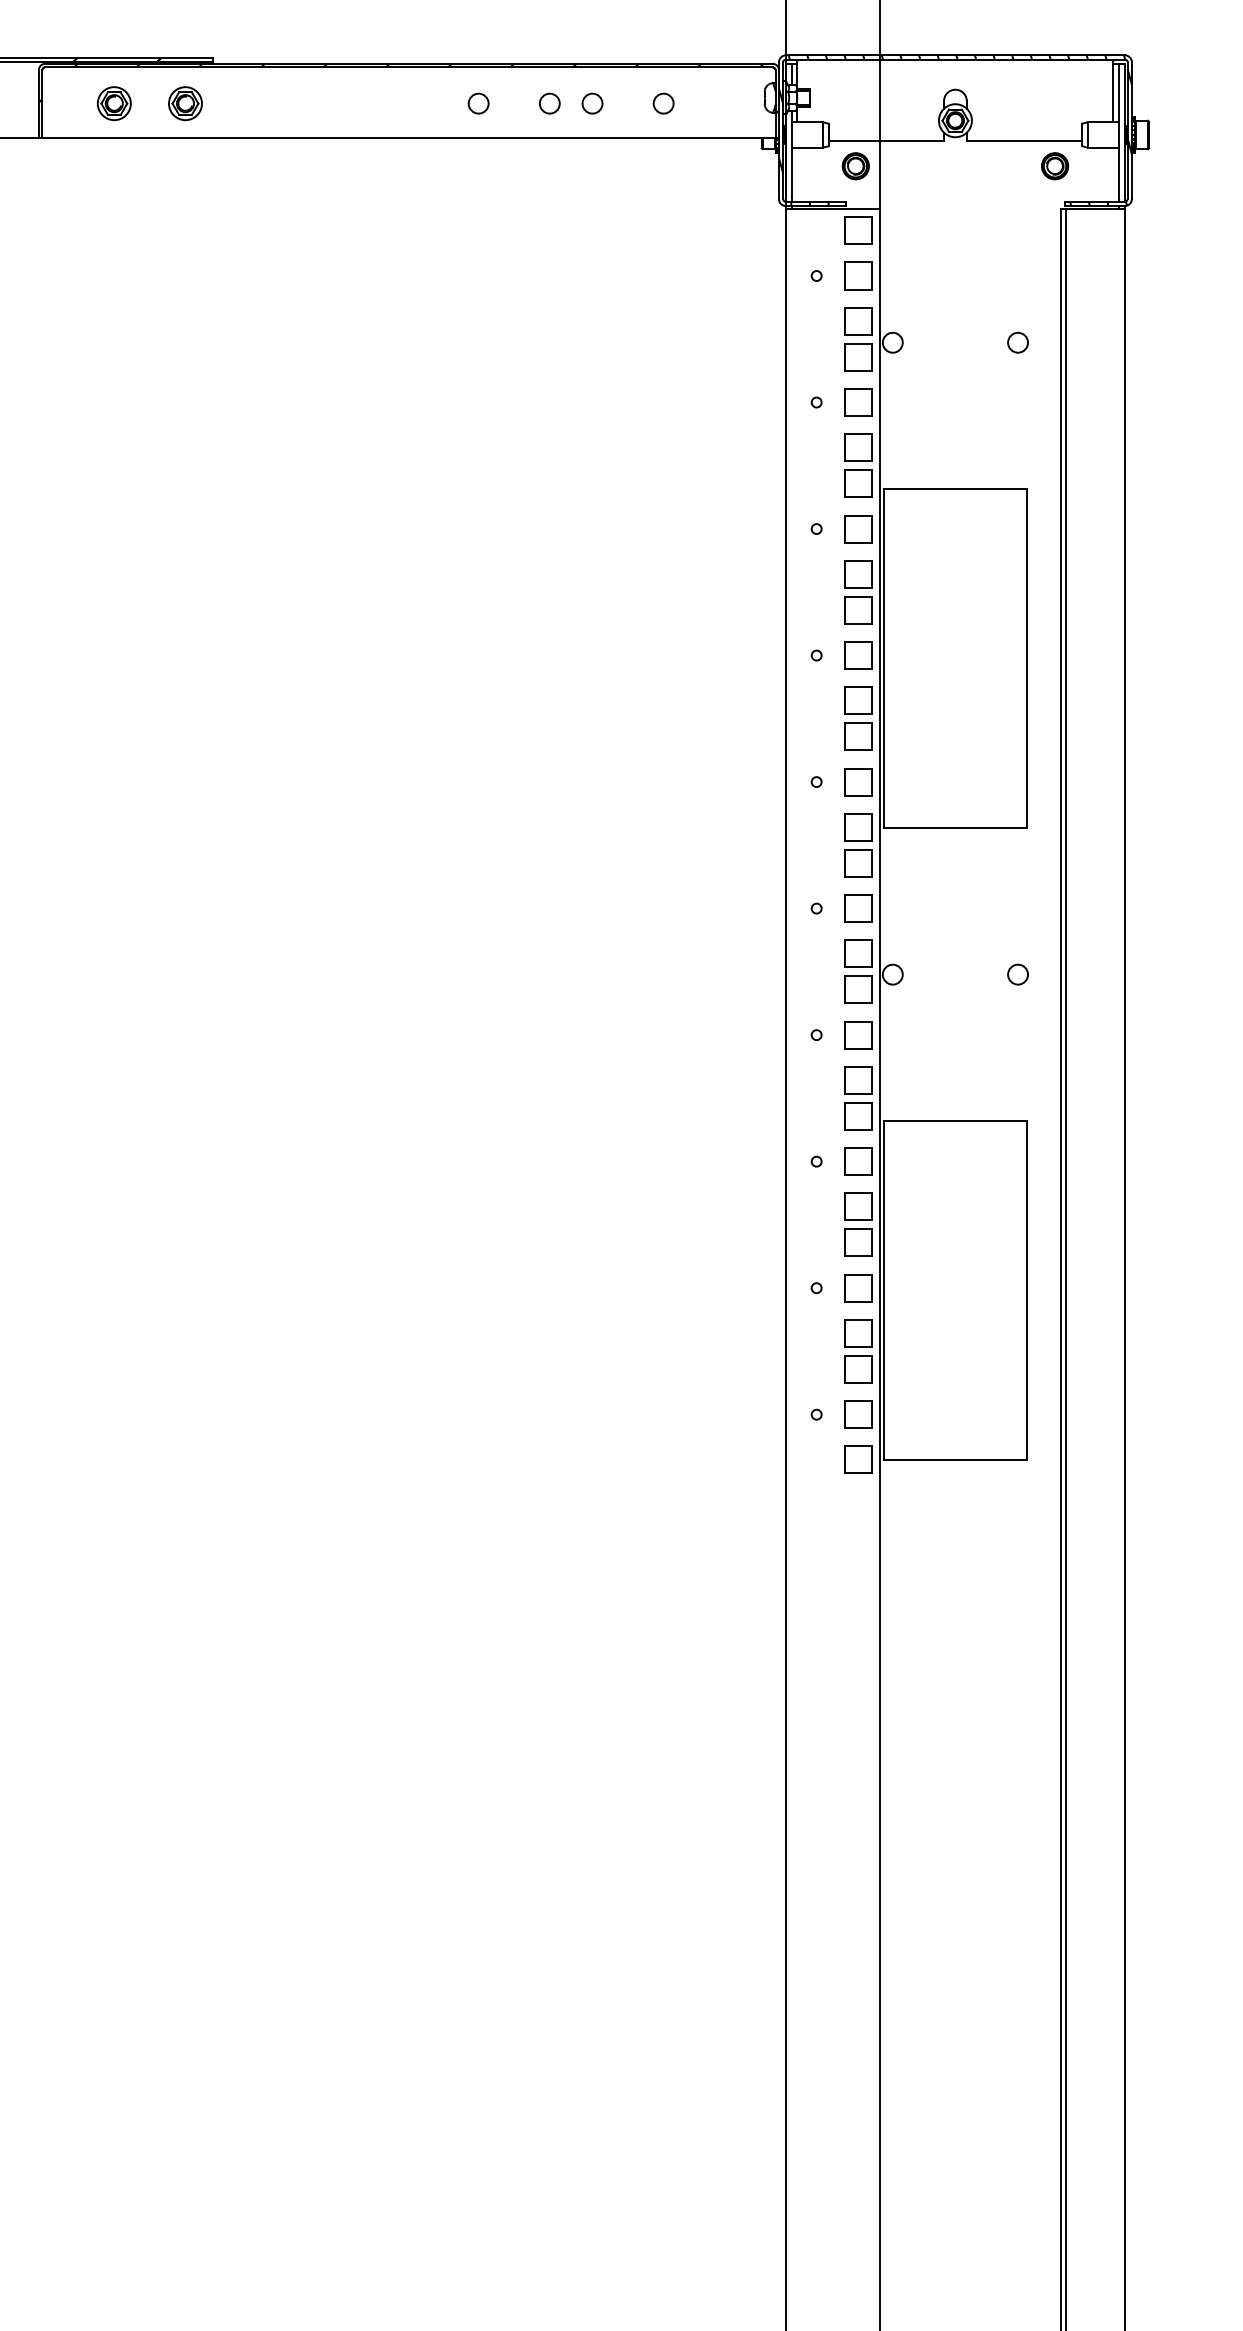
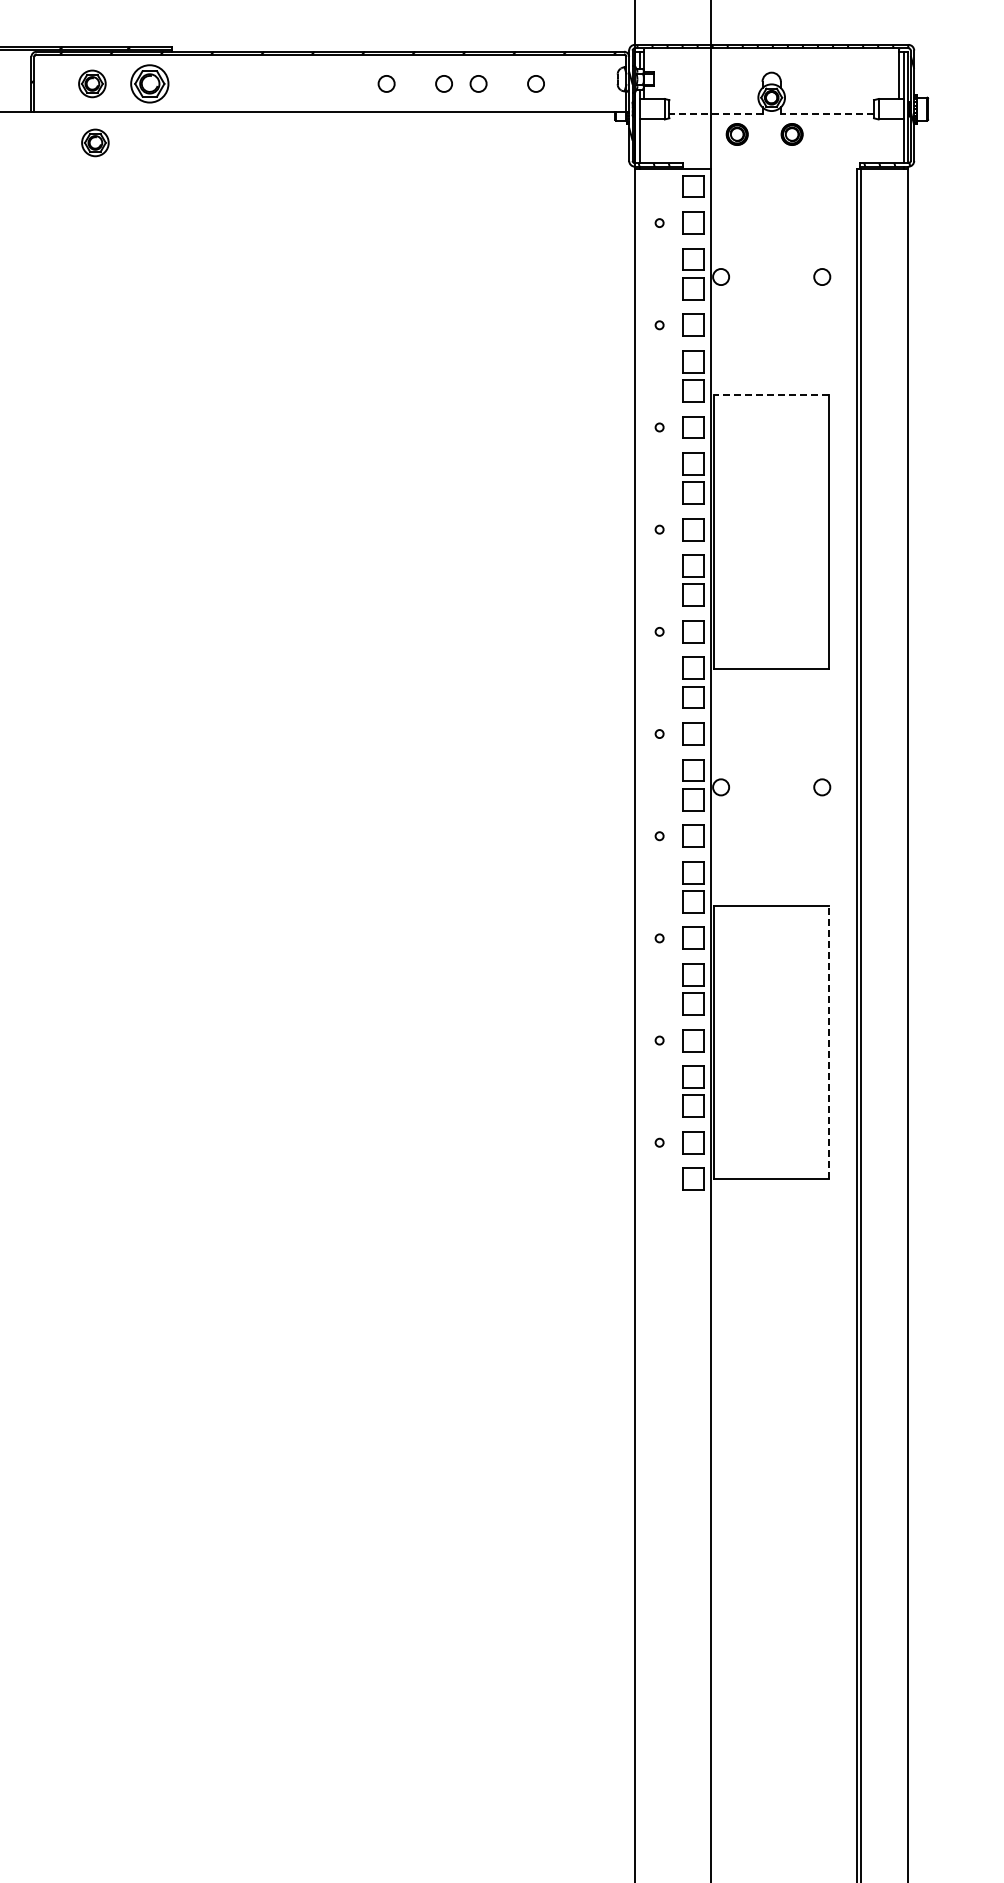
part: (185, 103) -> (149, 83), size x1.4
line: (885, 140) -> (715, 113), solid -> dashed
line: (1024, 140) -> (827, 113), solid -> dashed
part: (854, 166) -> (736, 134), moved
part: (1054, 166) -> (791, 134), moved
part: (118, 176) -> (95, 142), added
line: (955, 489) -> (771, 395), solid -> dashed
line: (1027, 1290) -> (829, 1042), solid -> dashed

